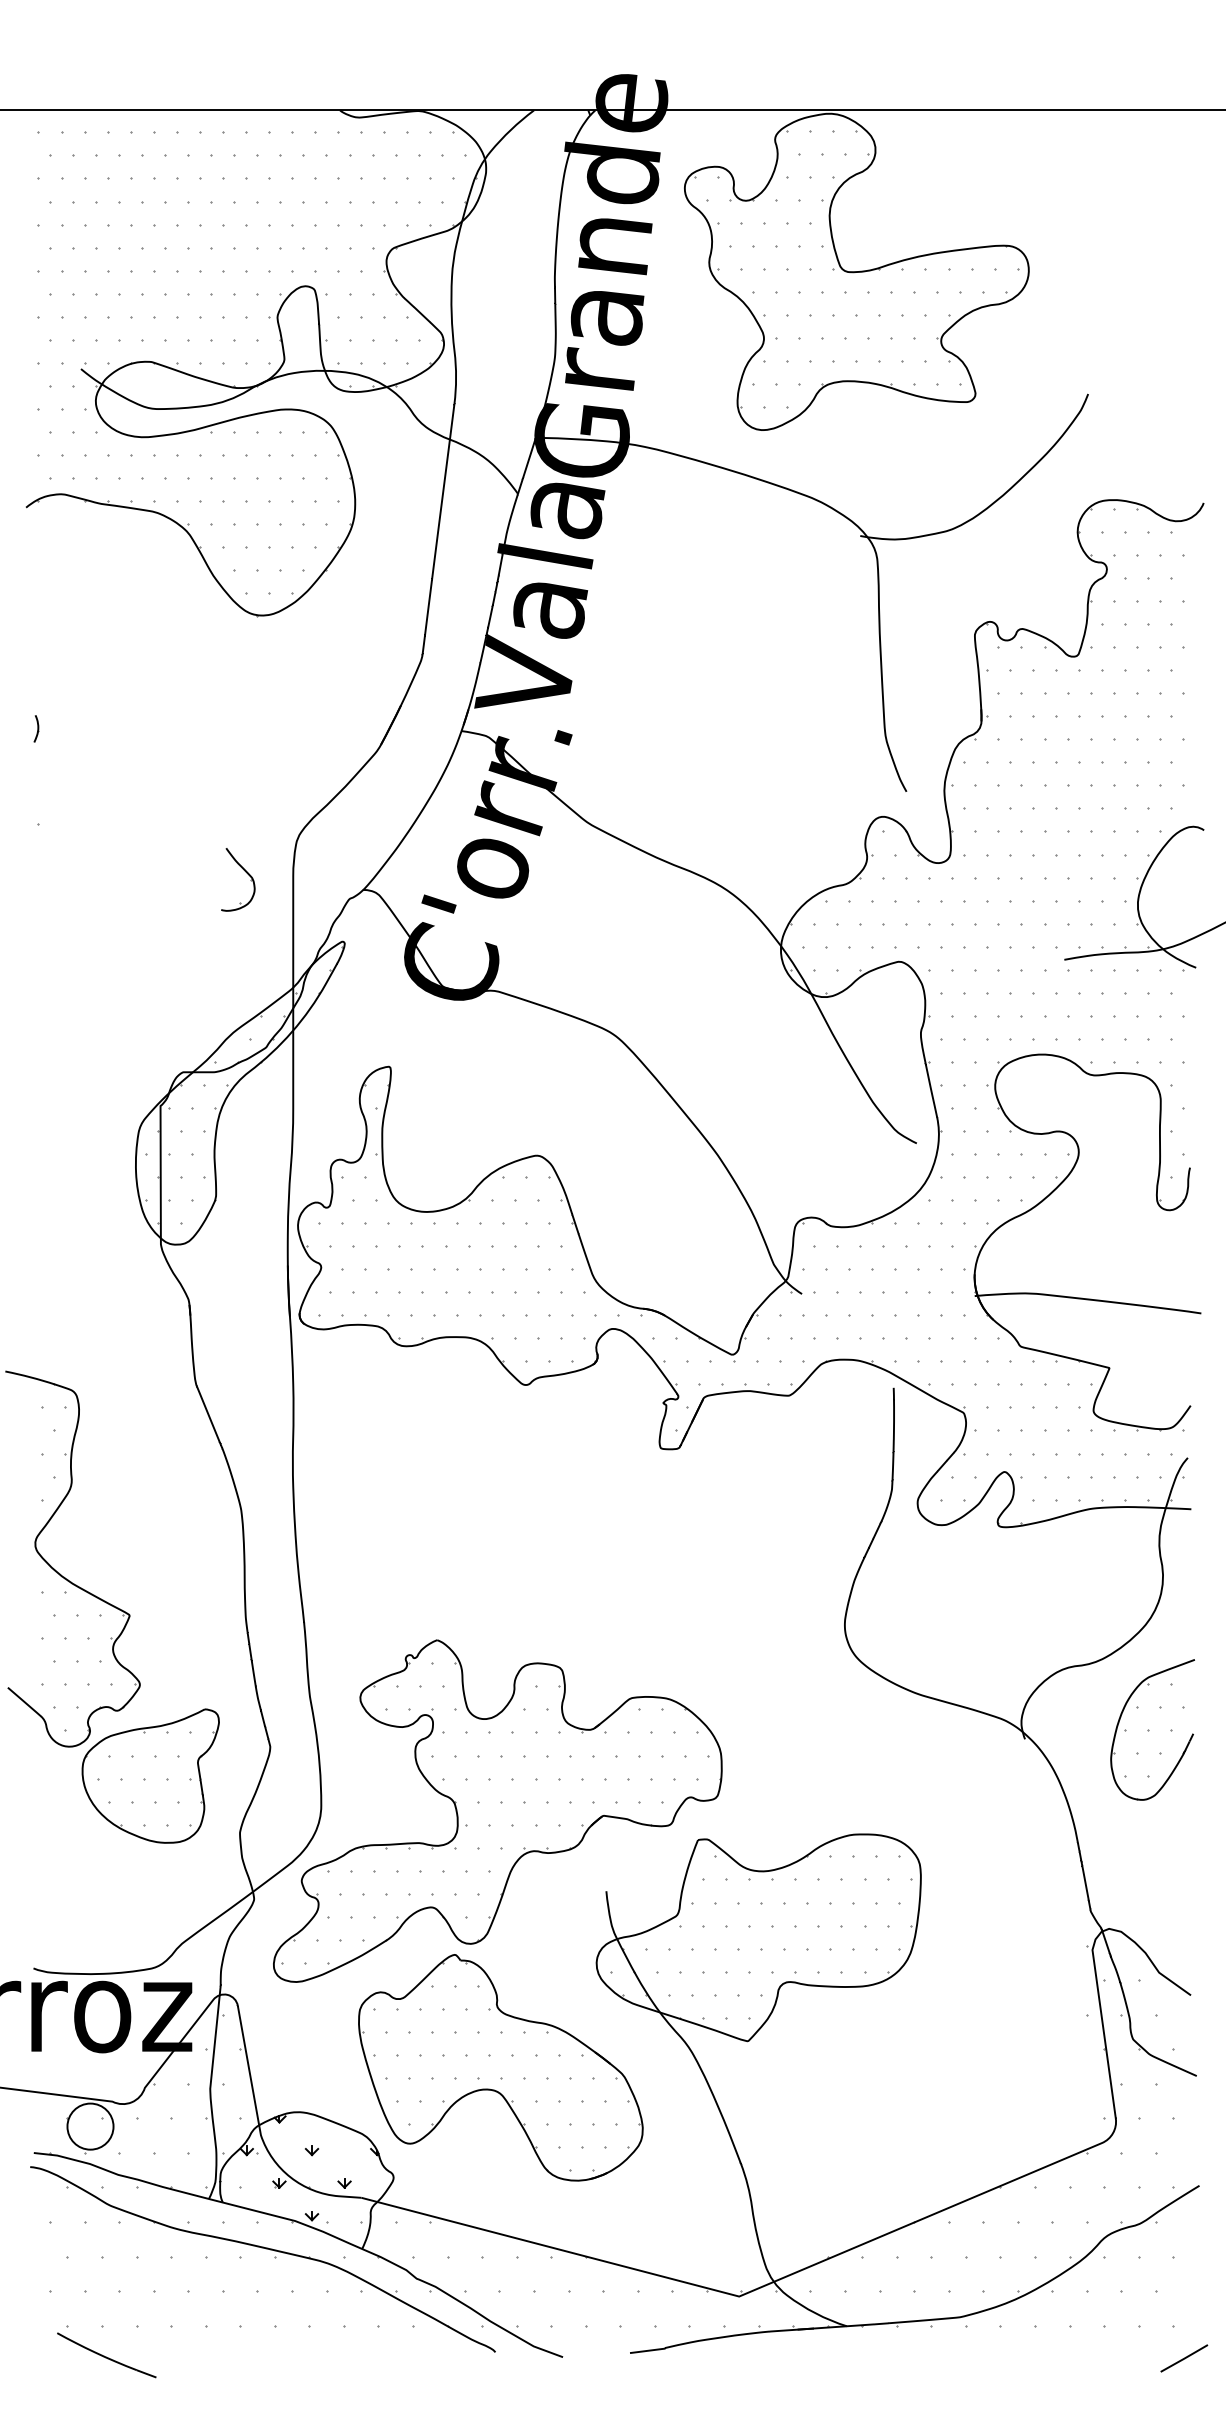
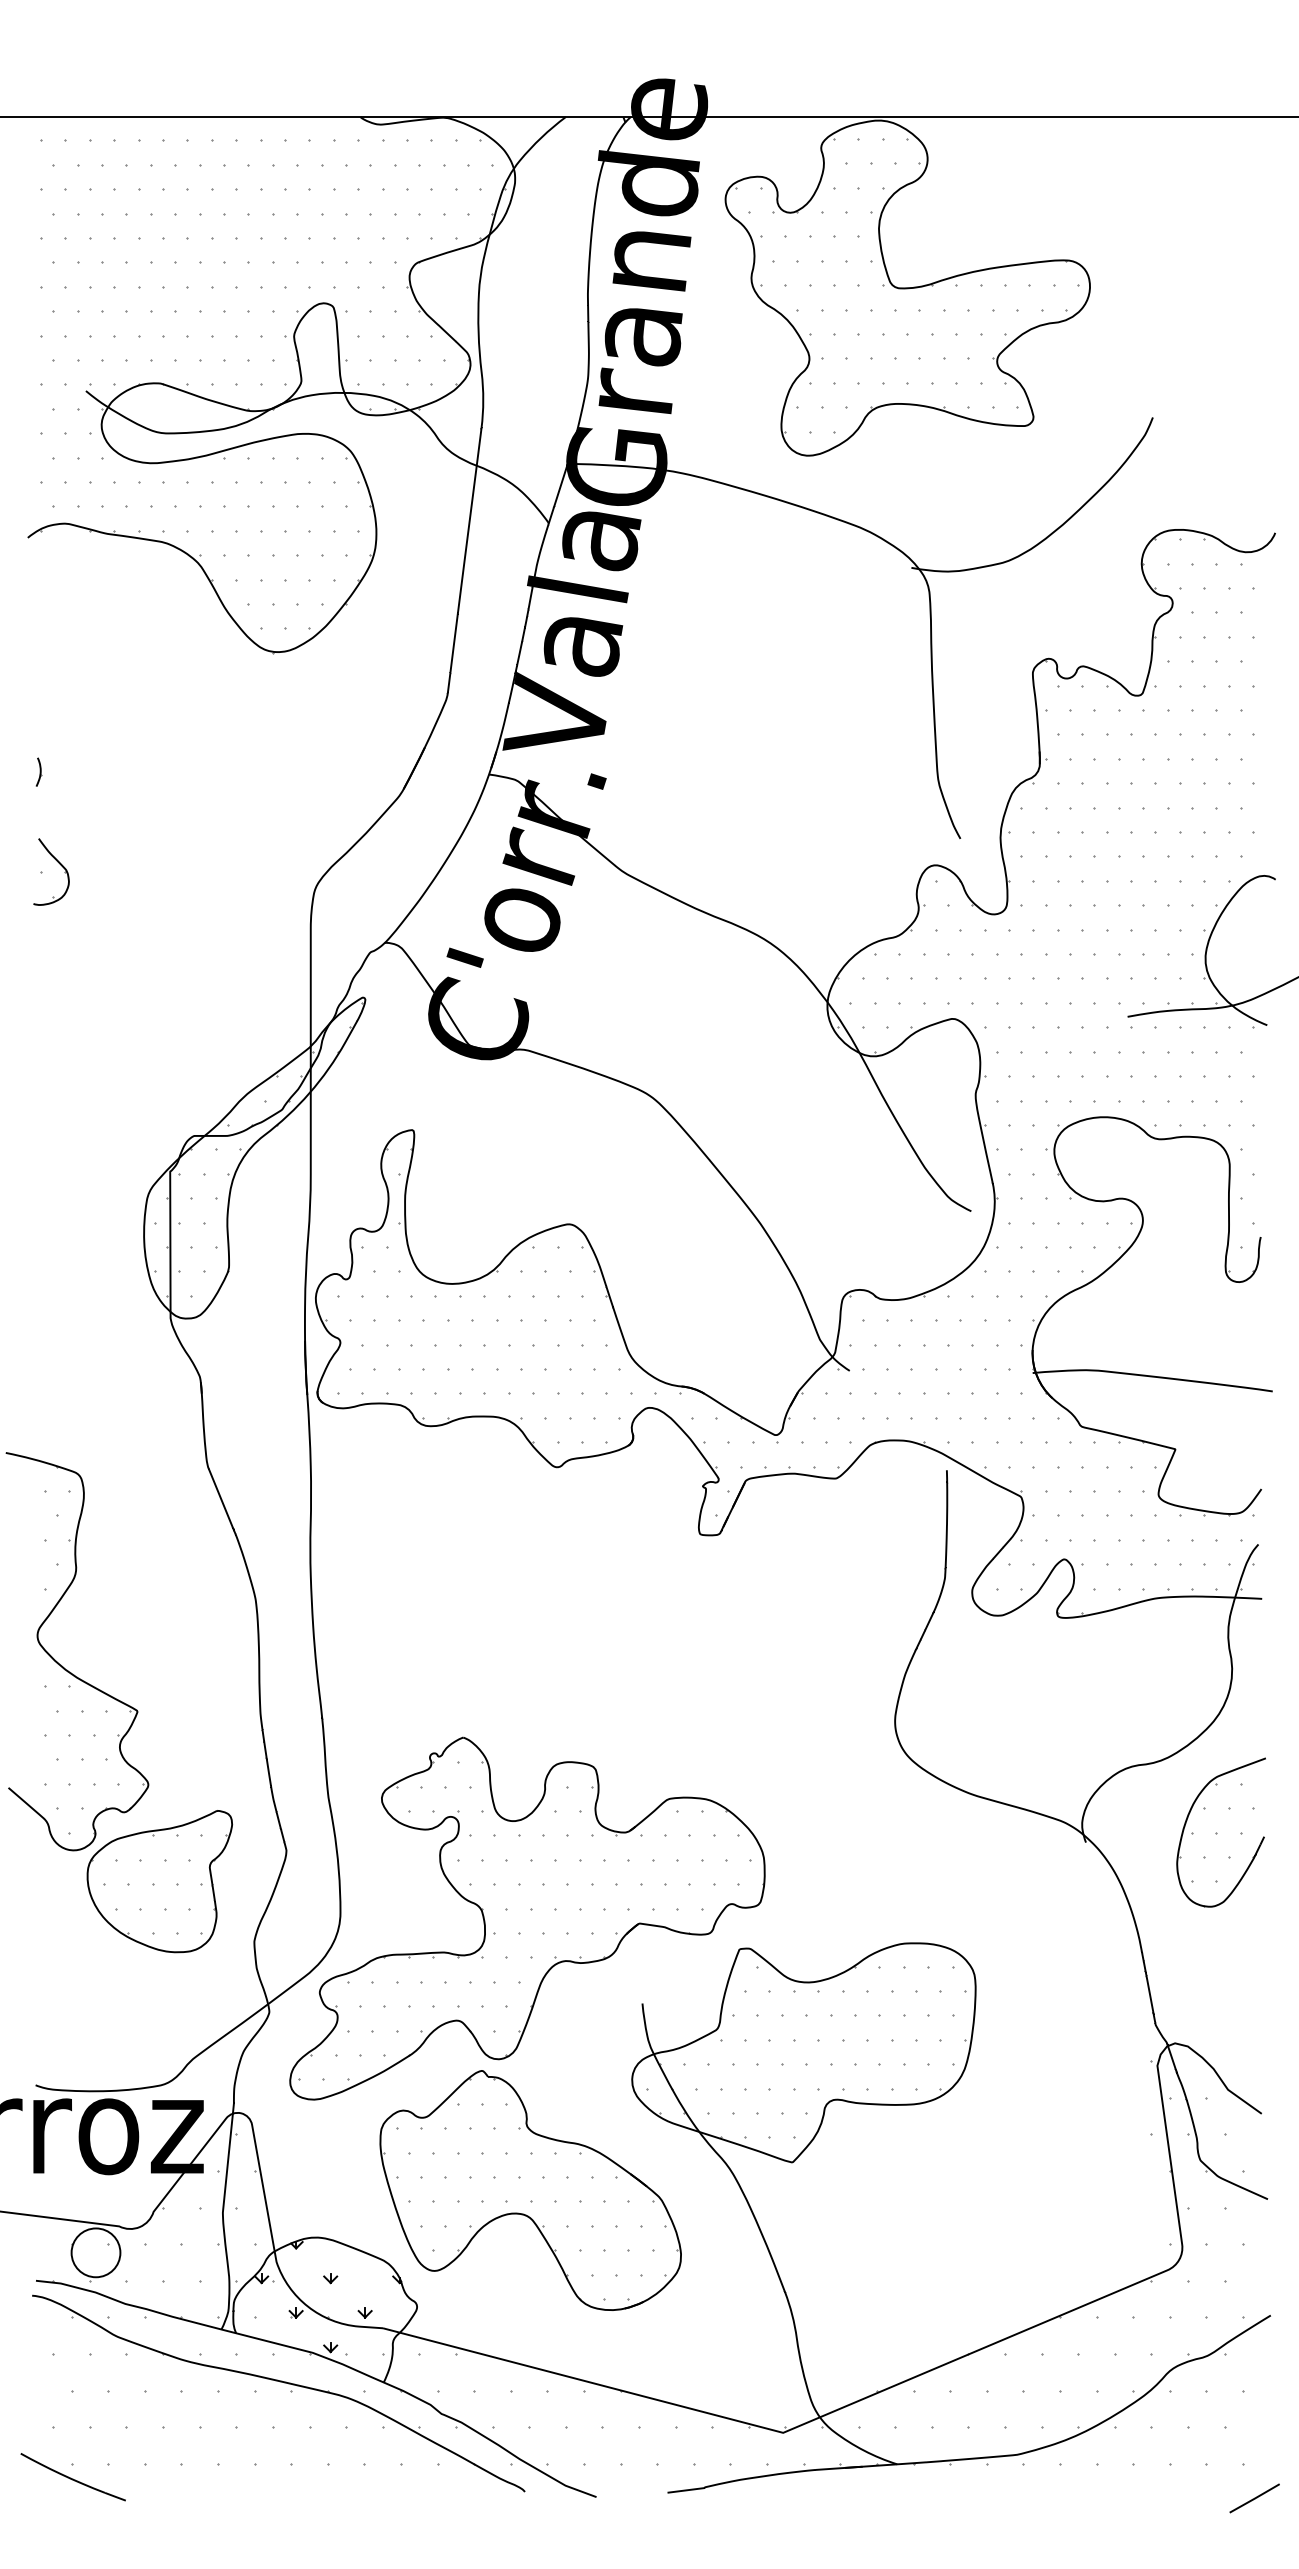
part: (244, 871) -> (58, 863), moved
part: (106, 2355) -> (72, 2477), moved

